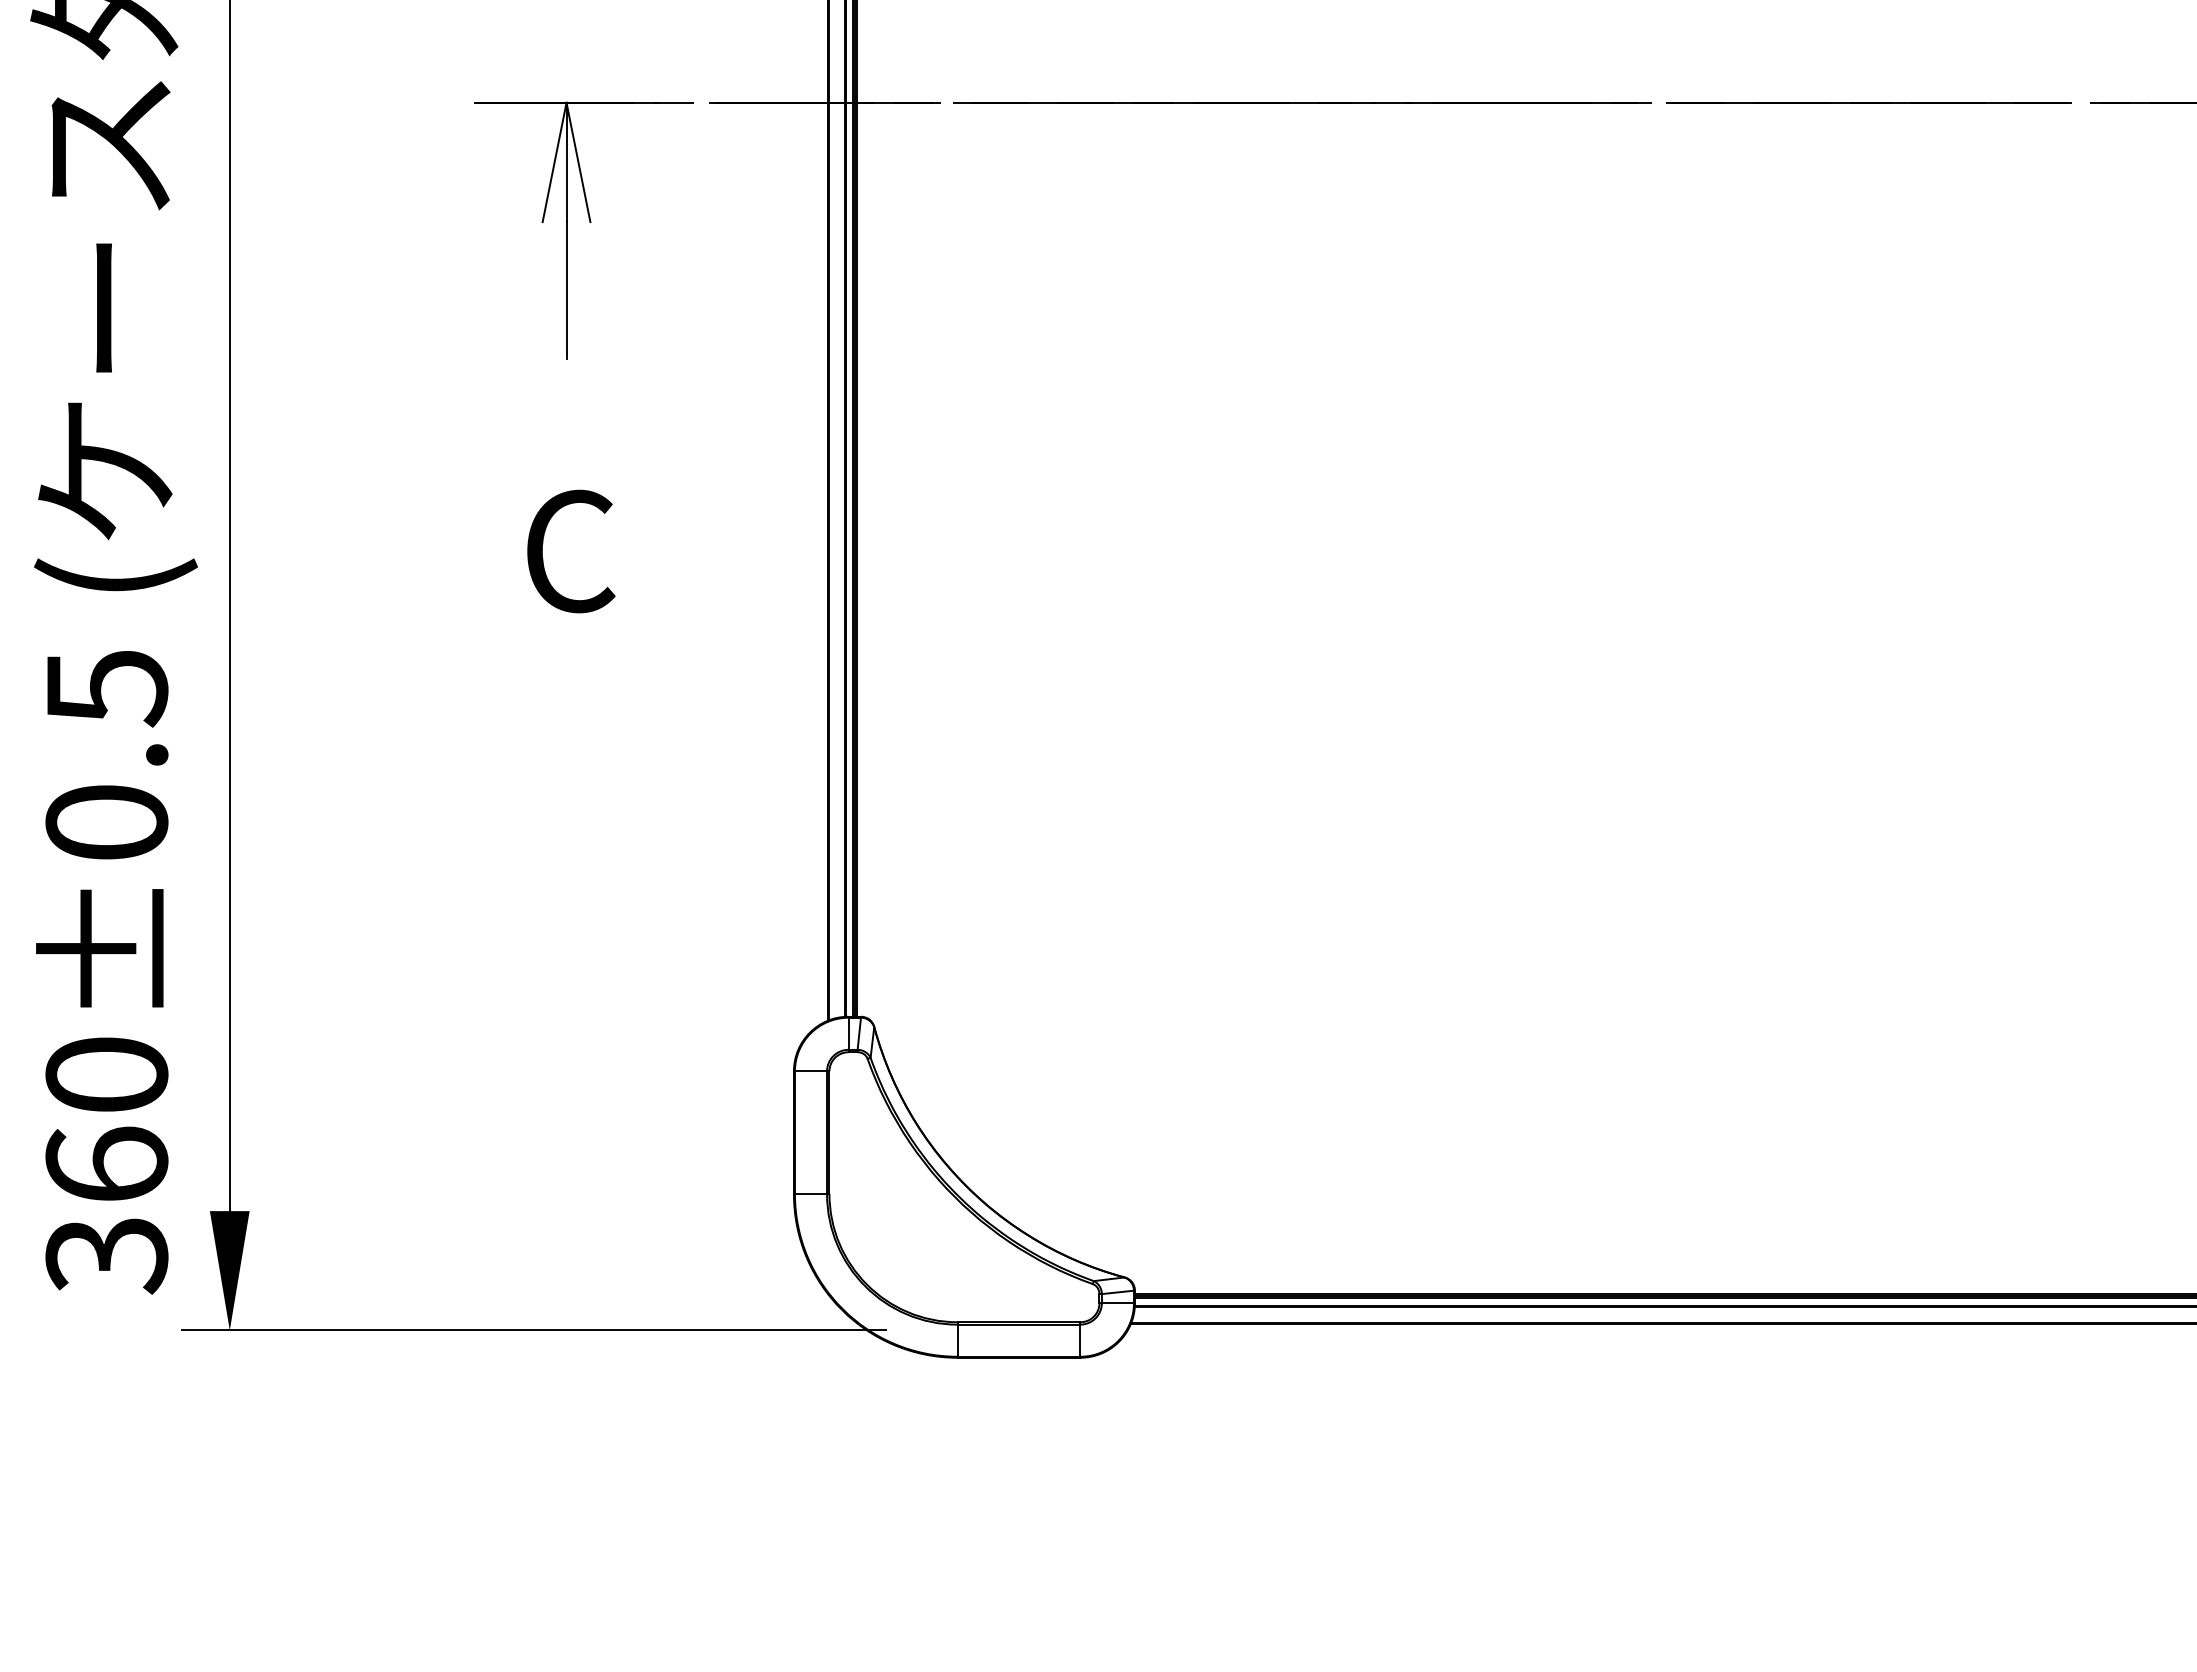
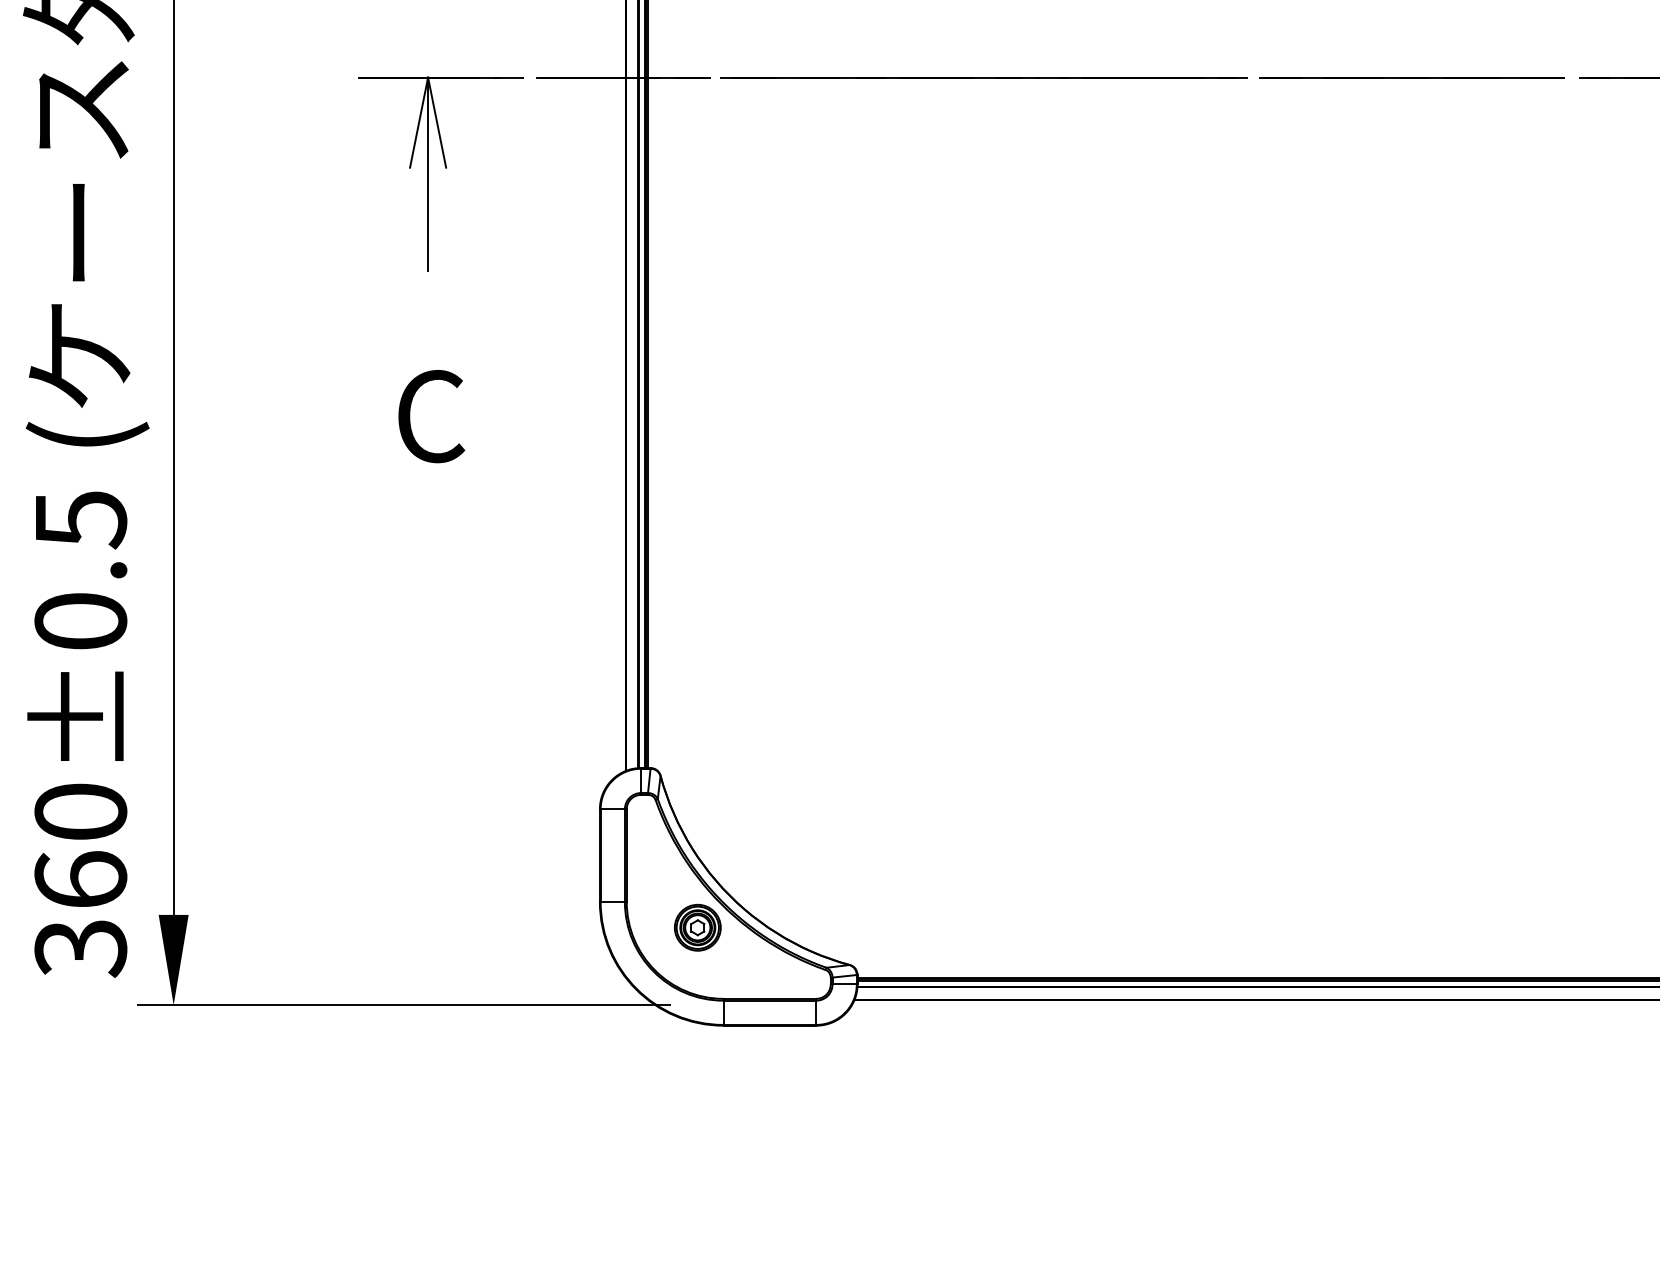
part: (923, 1227) -> (697, 927), added

